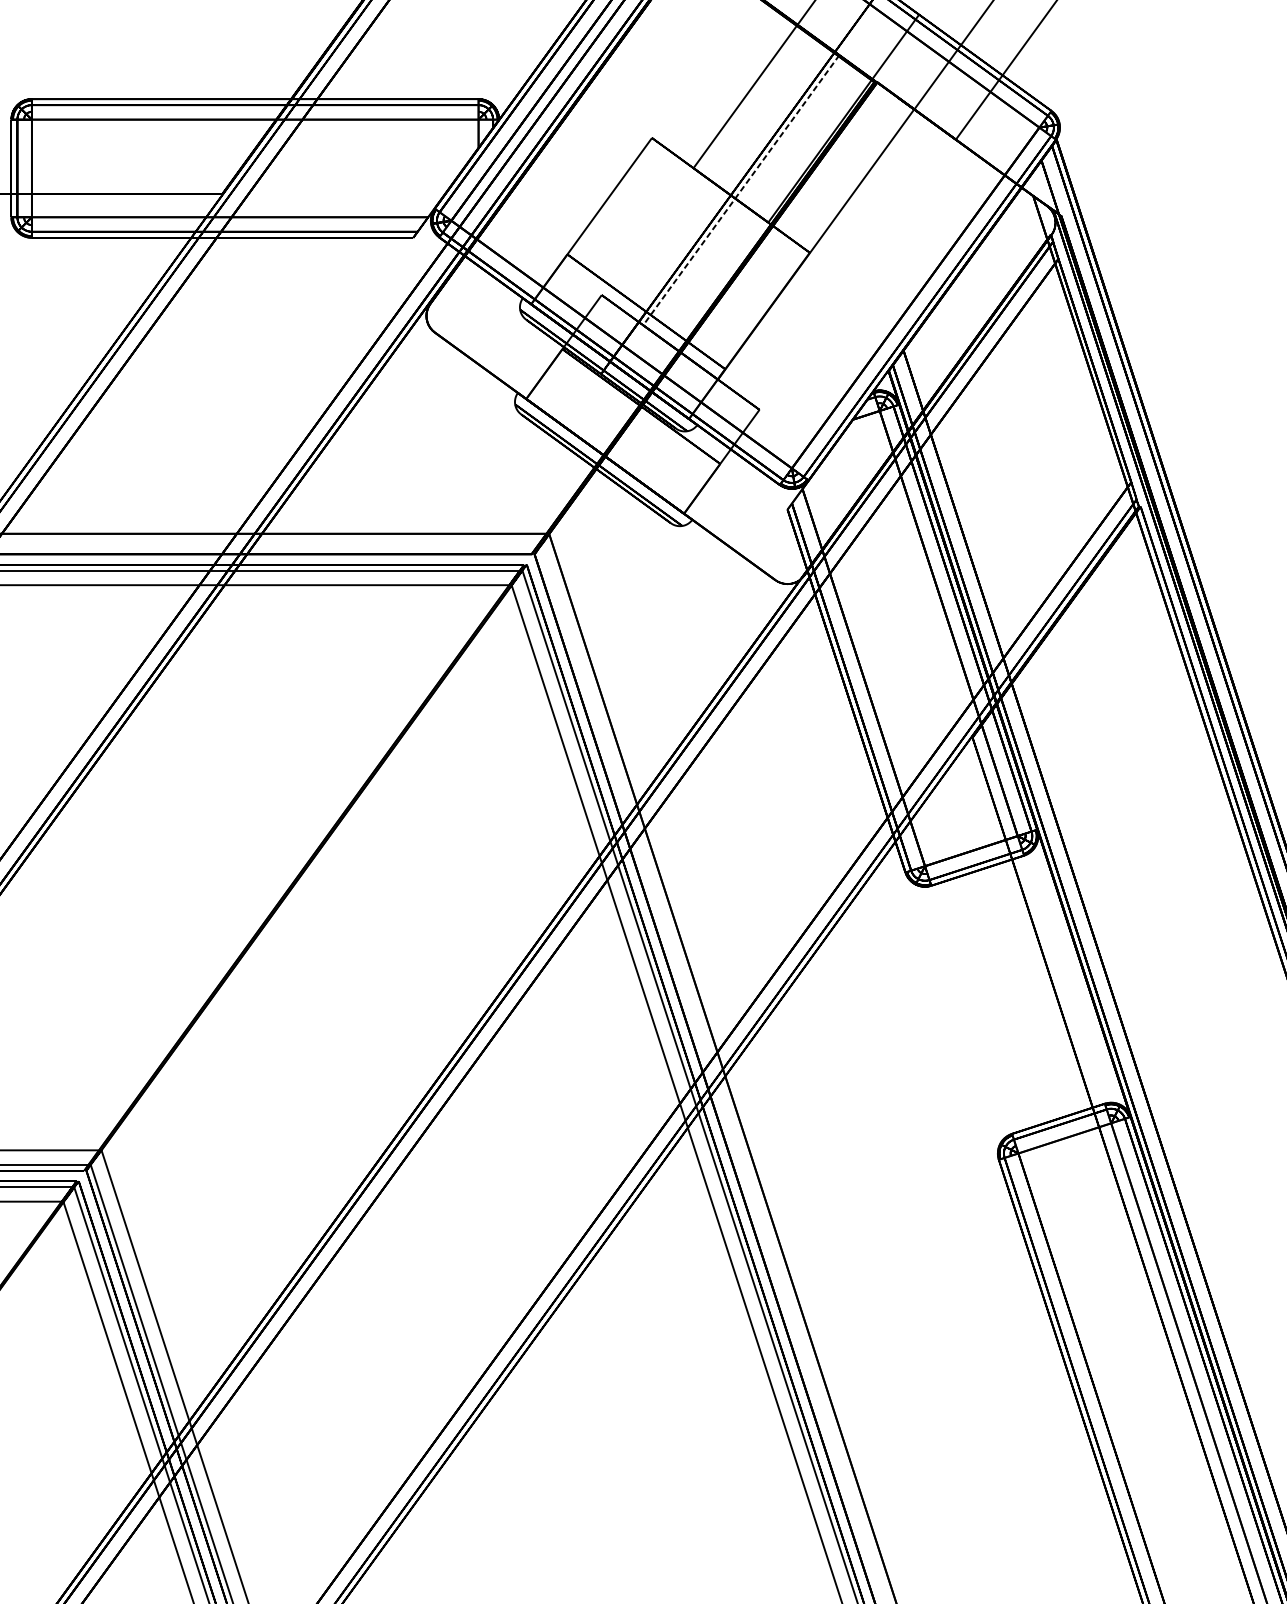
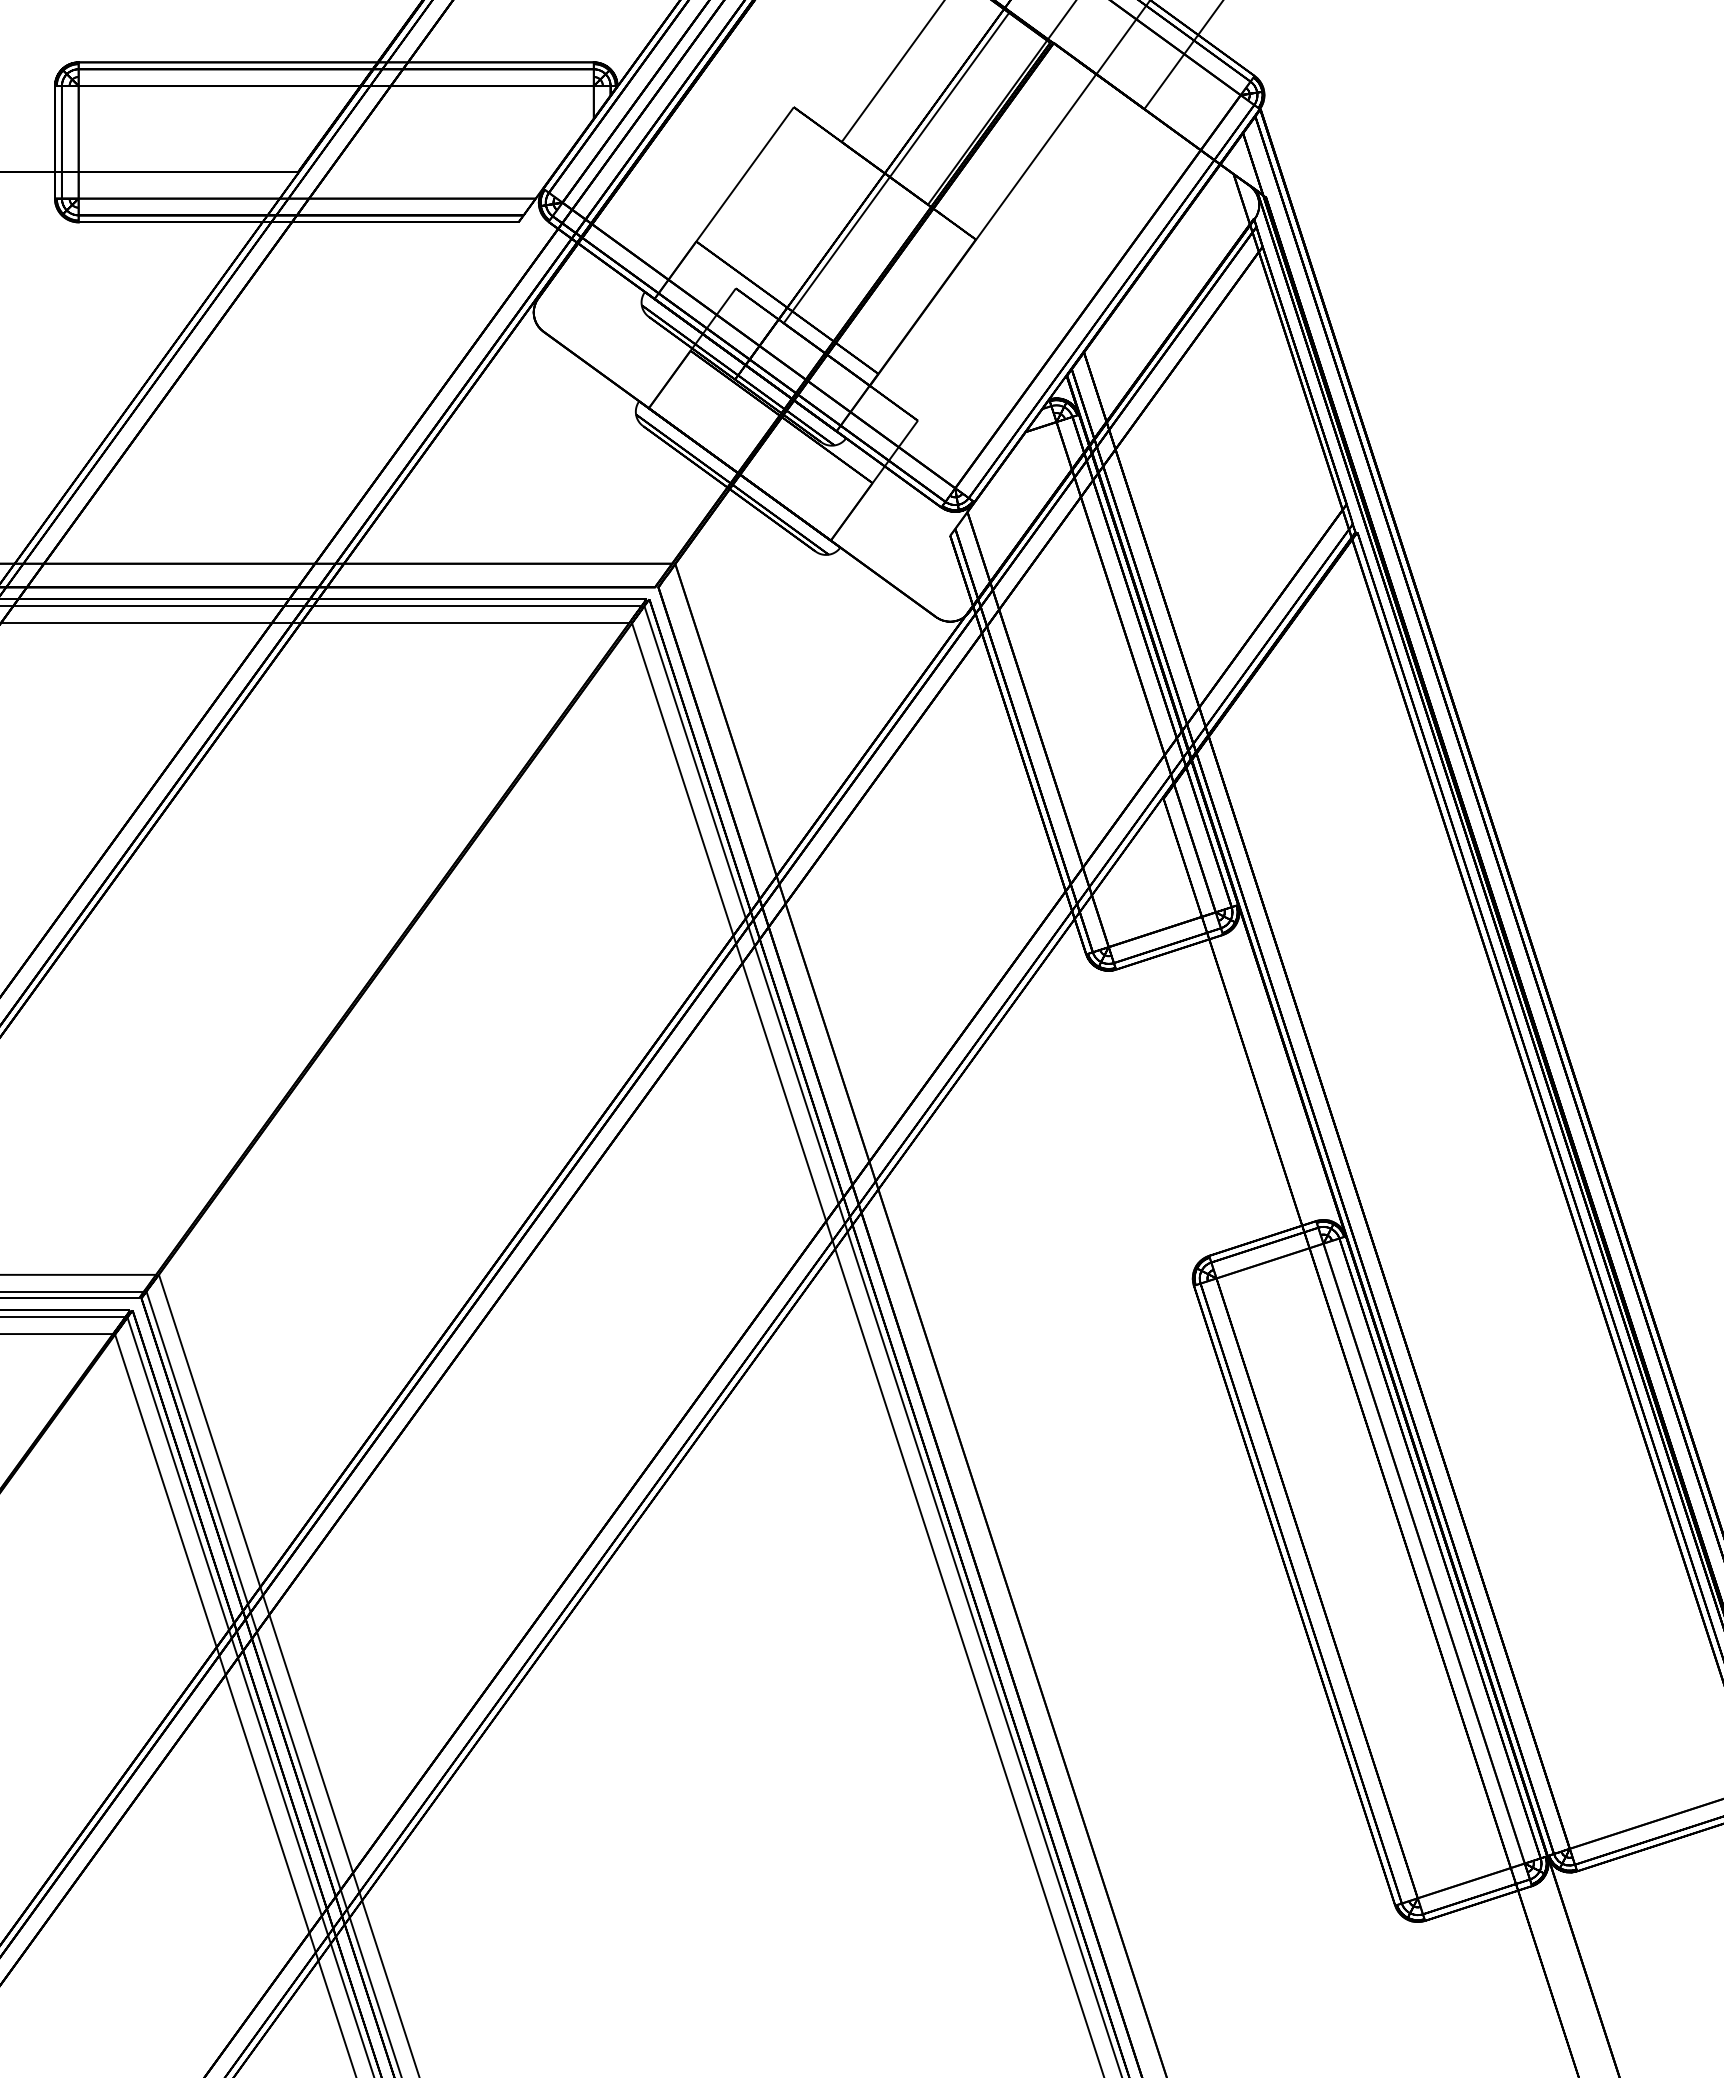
line: (740, 190) -> (896, 167), dashed -> solid

